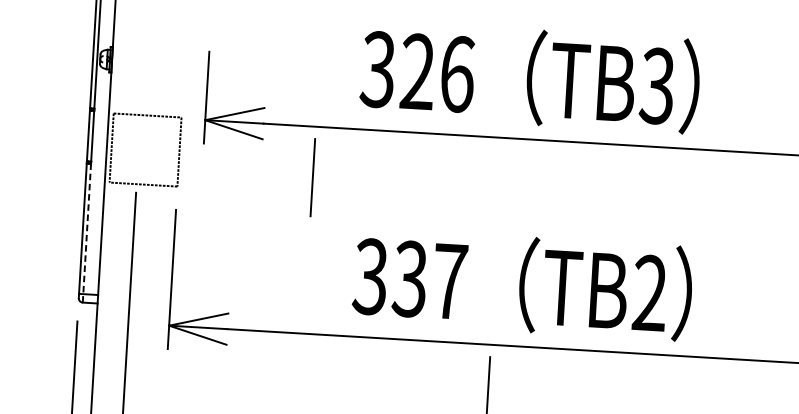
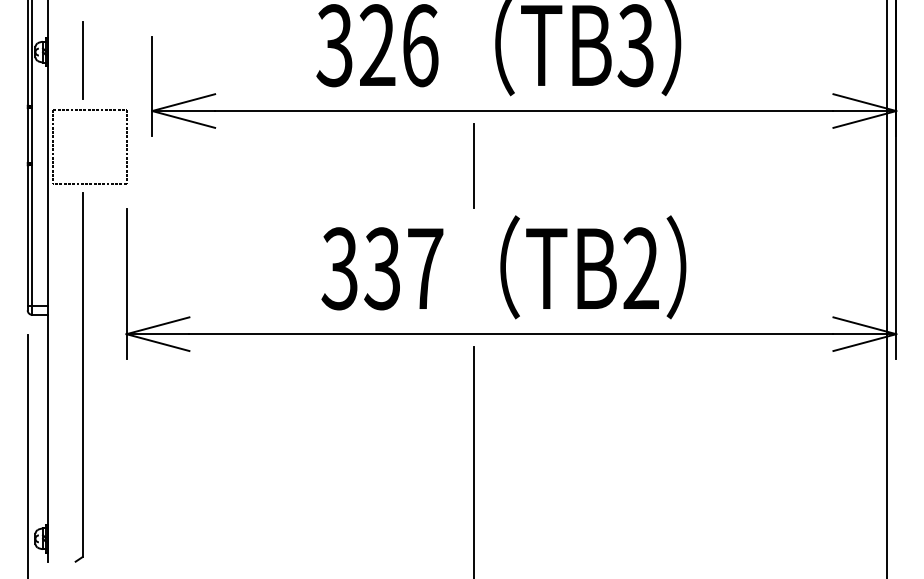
line: (143, 69) -> (82, 60), added
line: (312, 177) -> (473, 165), moved
line: (87, 233) -> (32, 240), dashed -> solid

